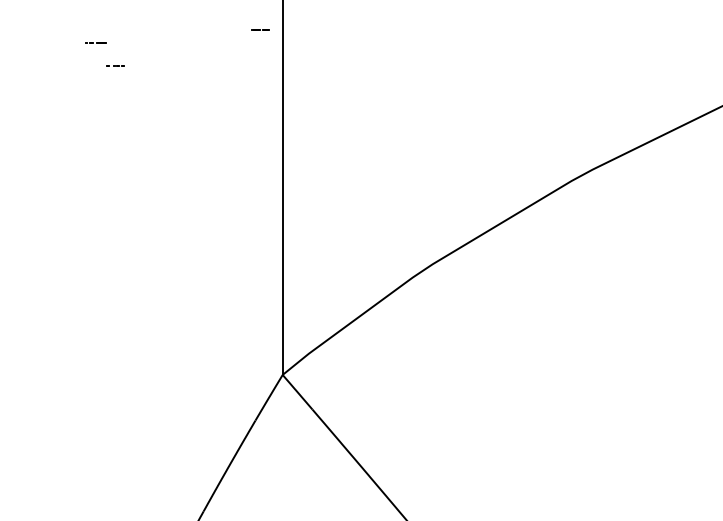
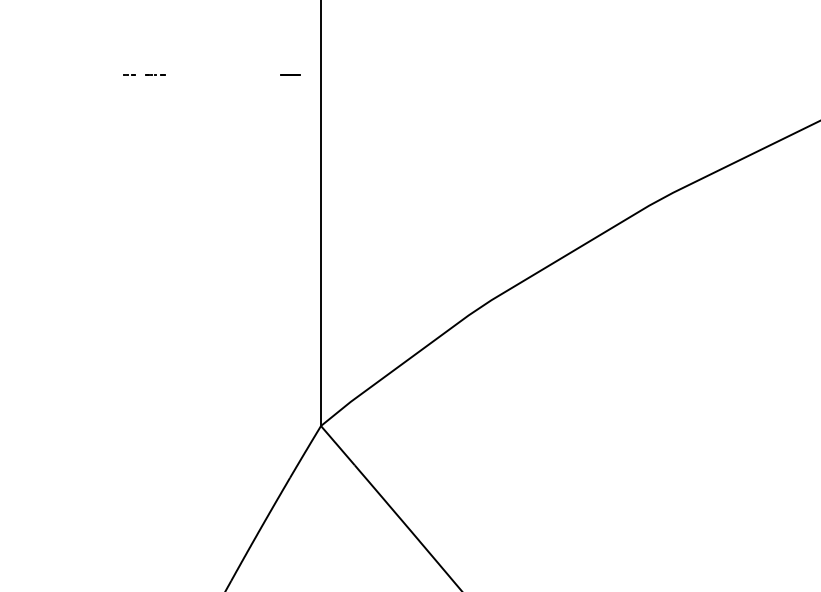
line: (260, 29) -> (290, 74), moved
line: (98, 42) -> (155, 74), moved

